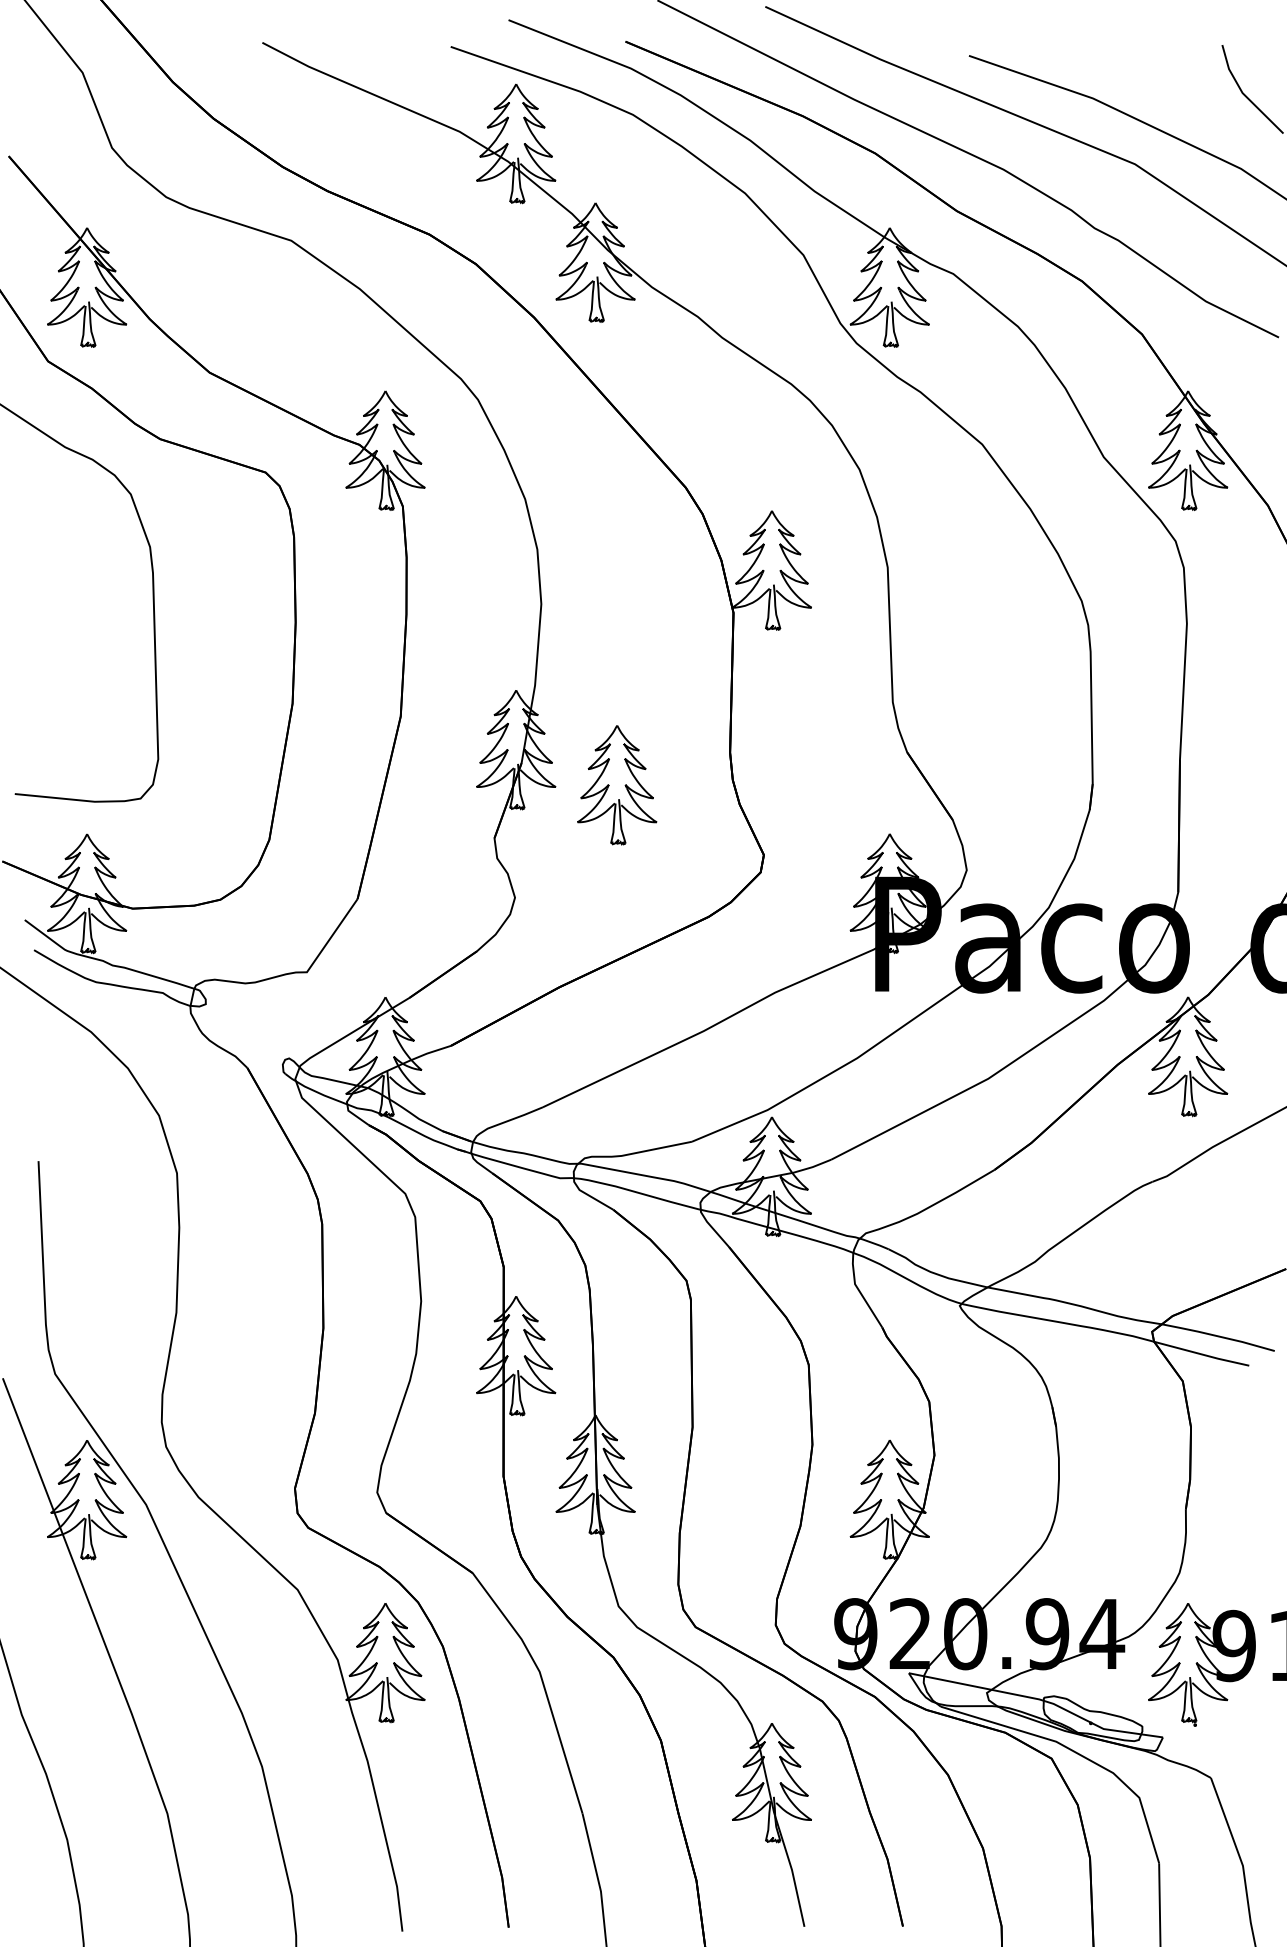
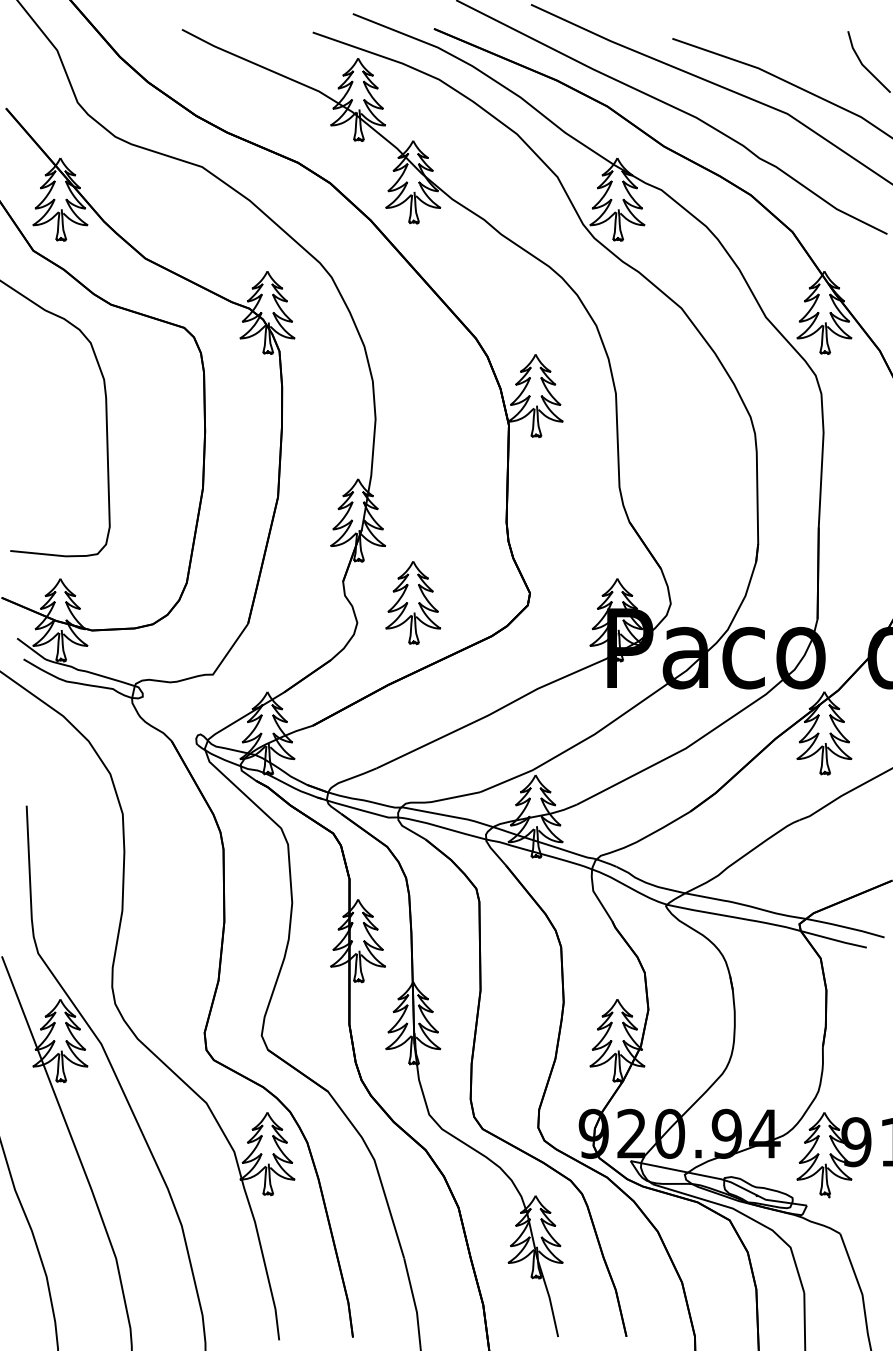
part: (616, 786) -> (412, 603), moved

